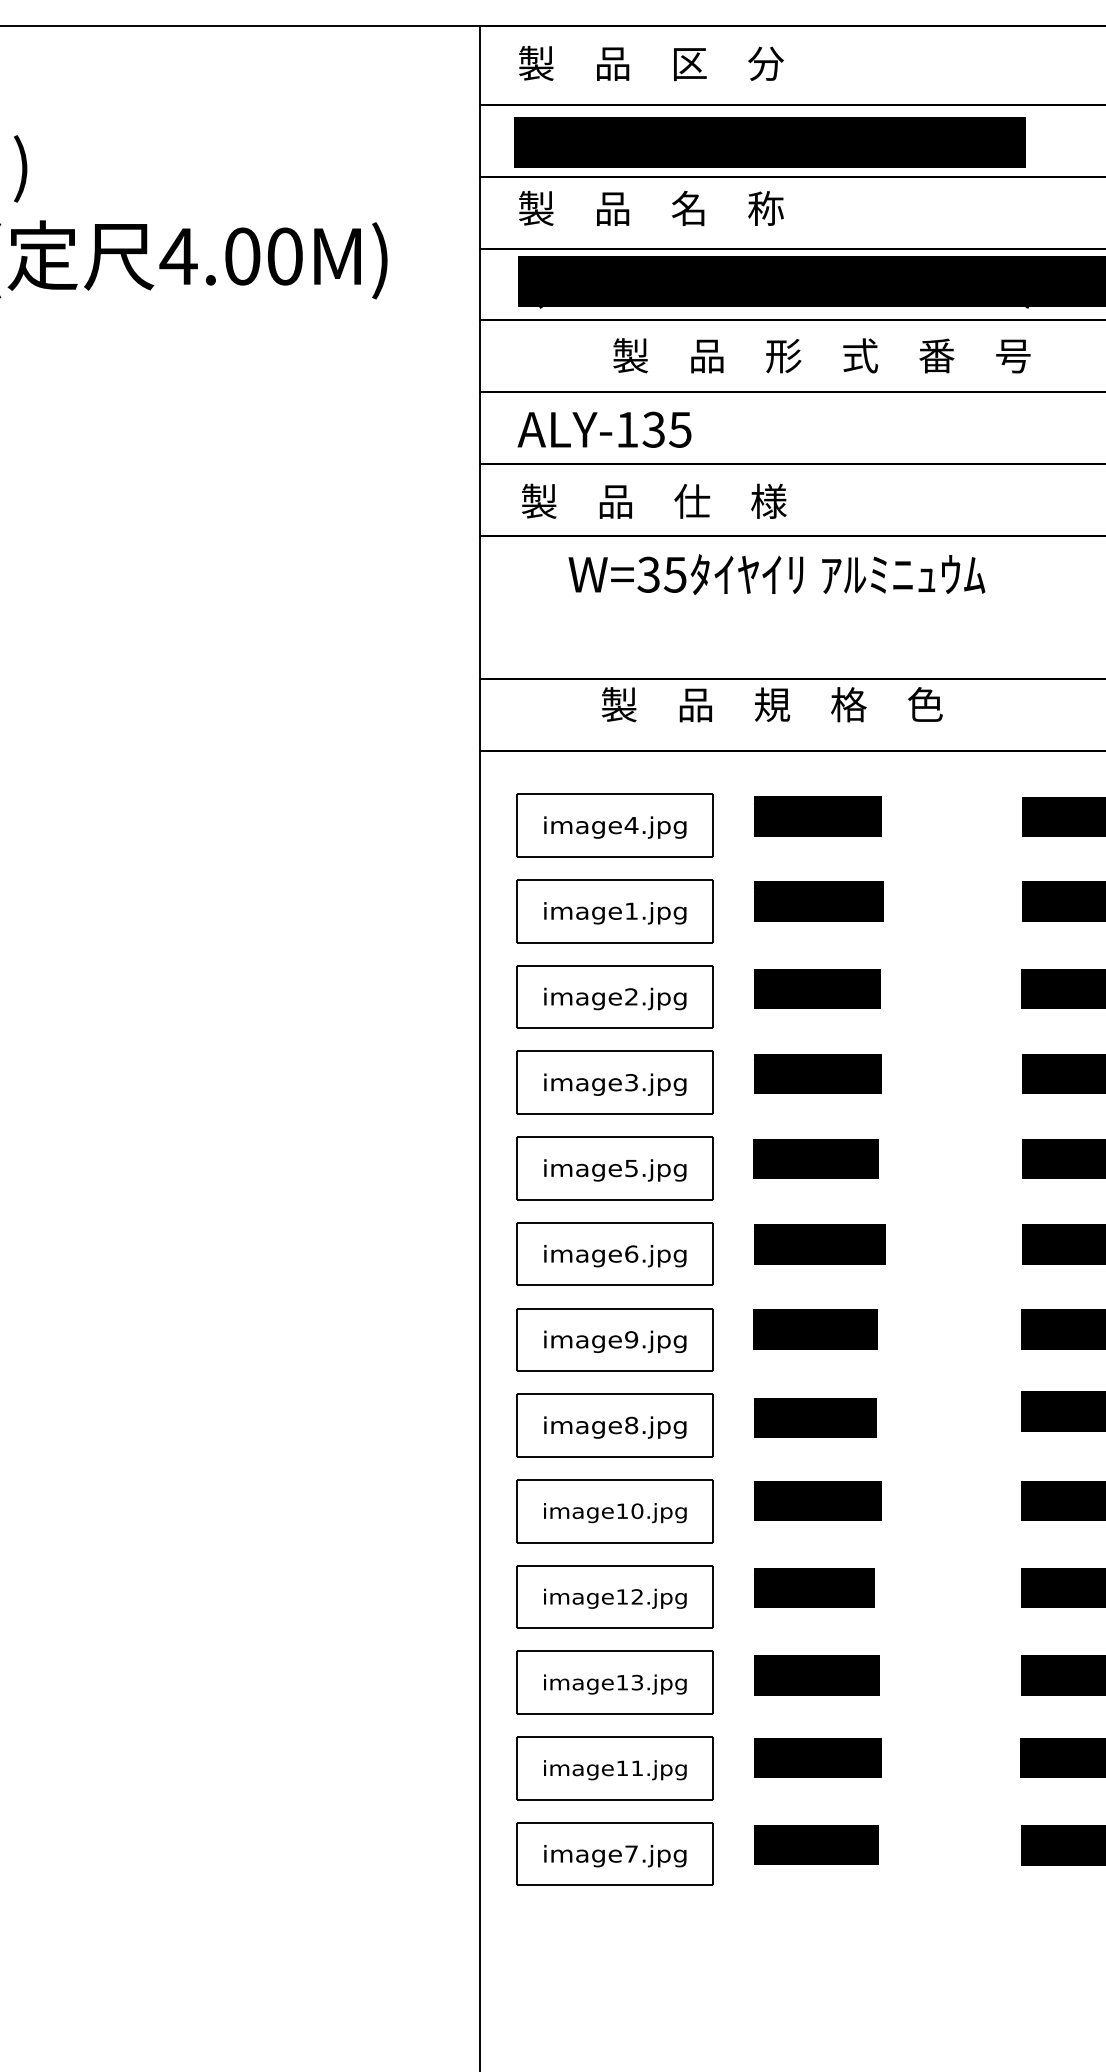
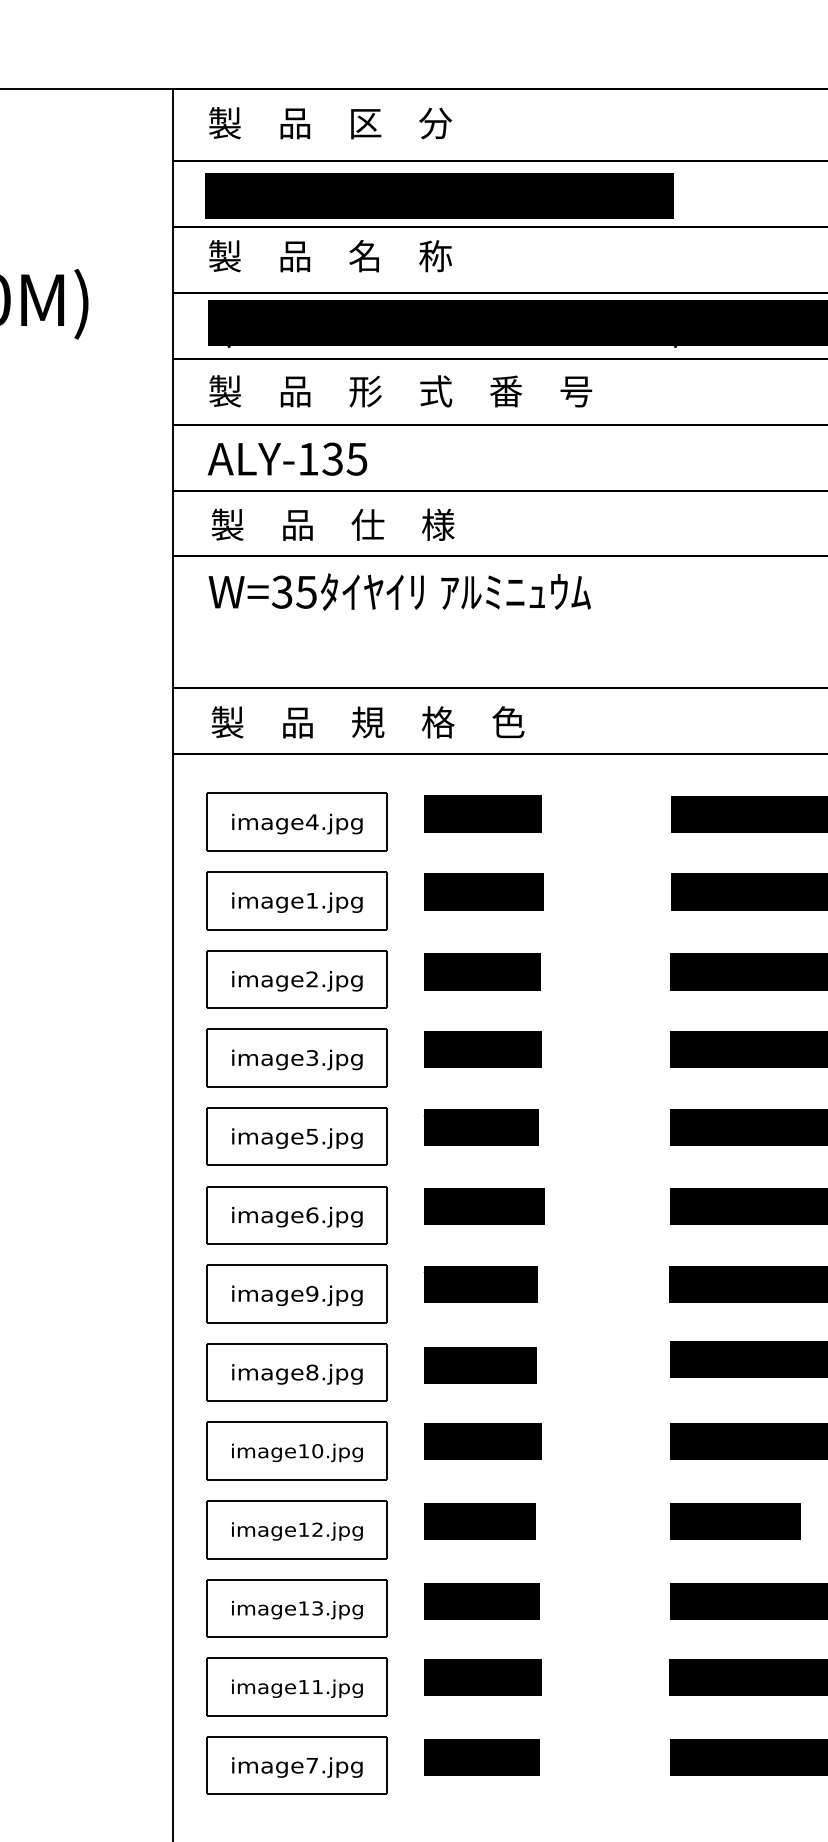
text: (821, 355) -> (400, 391), moved
text: (776, 574) -> (399, 591), moved
text: (772, 704) -> (368, 722), moved

